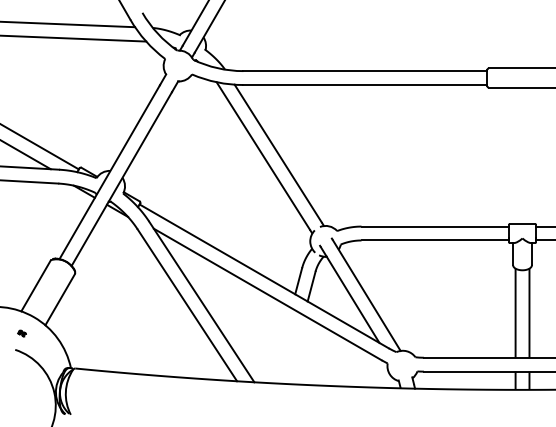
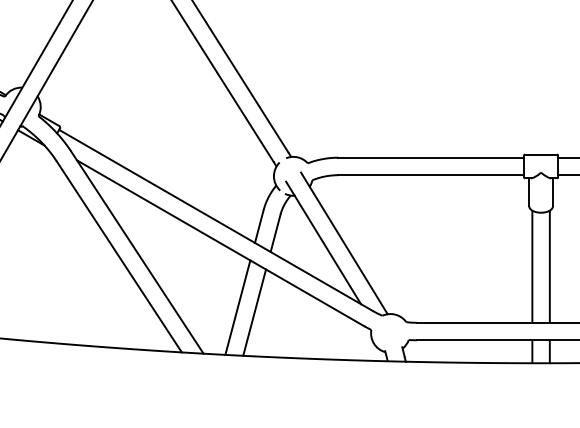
line: (281, 345) -> (237, 307), added
line: (294, 349) -> (254, 312), added

